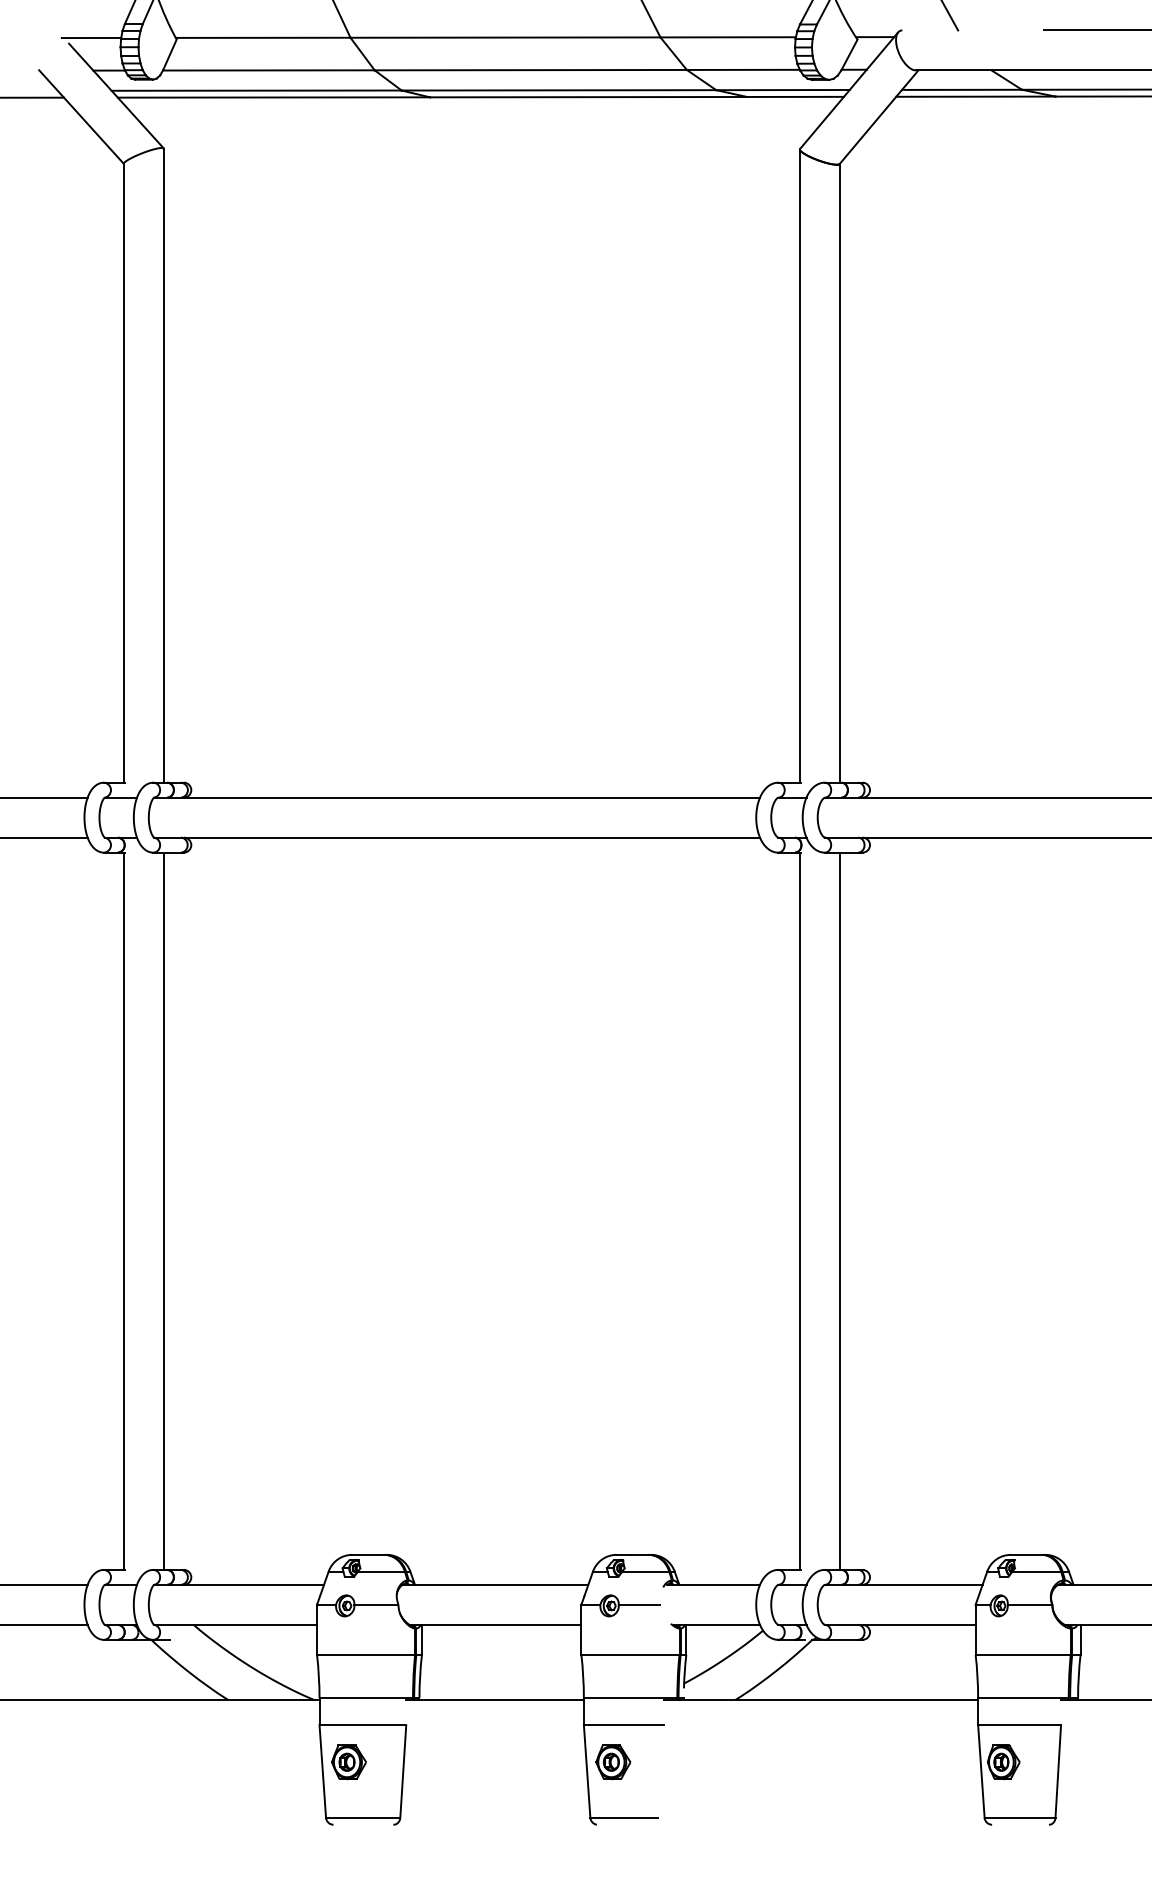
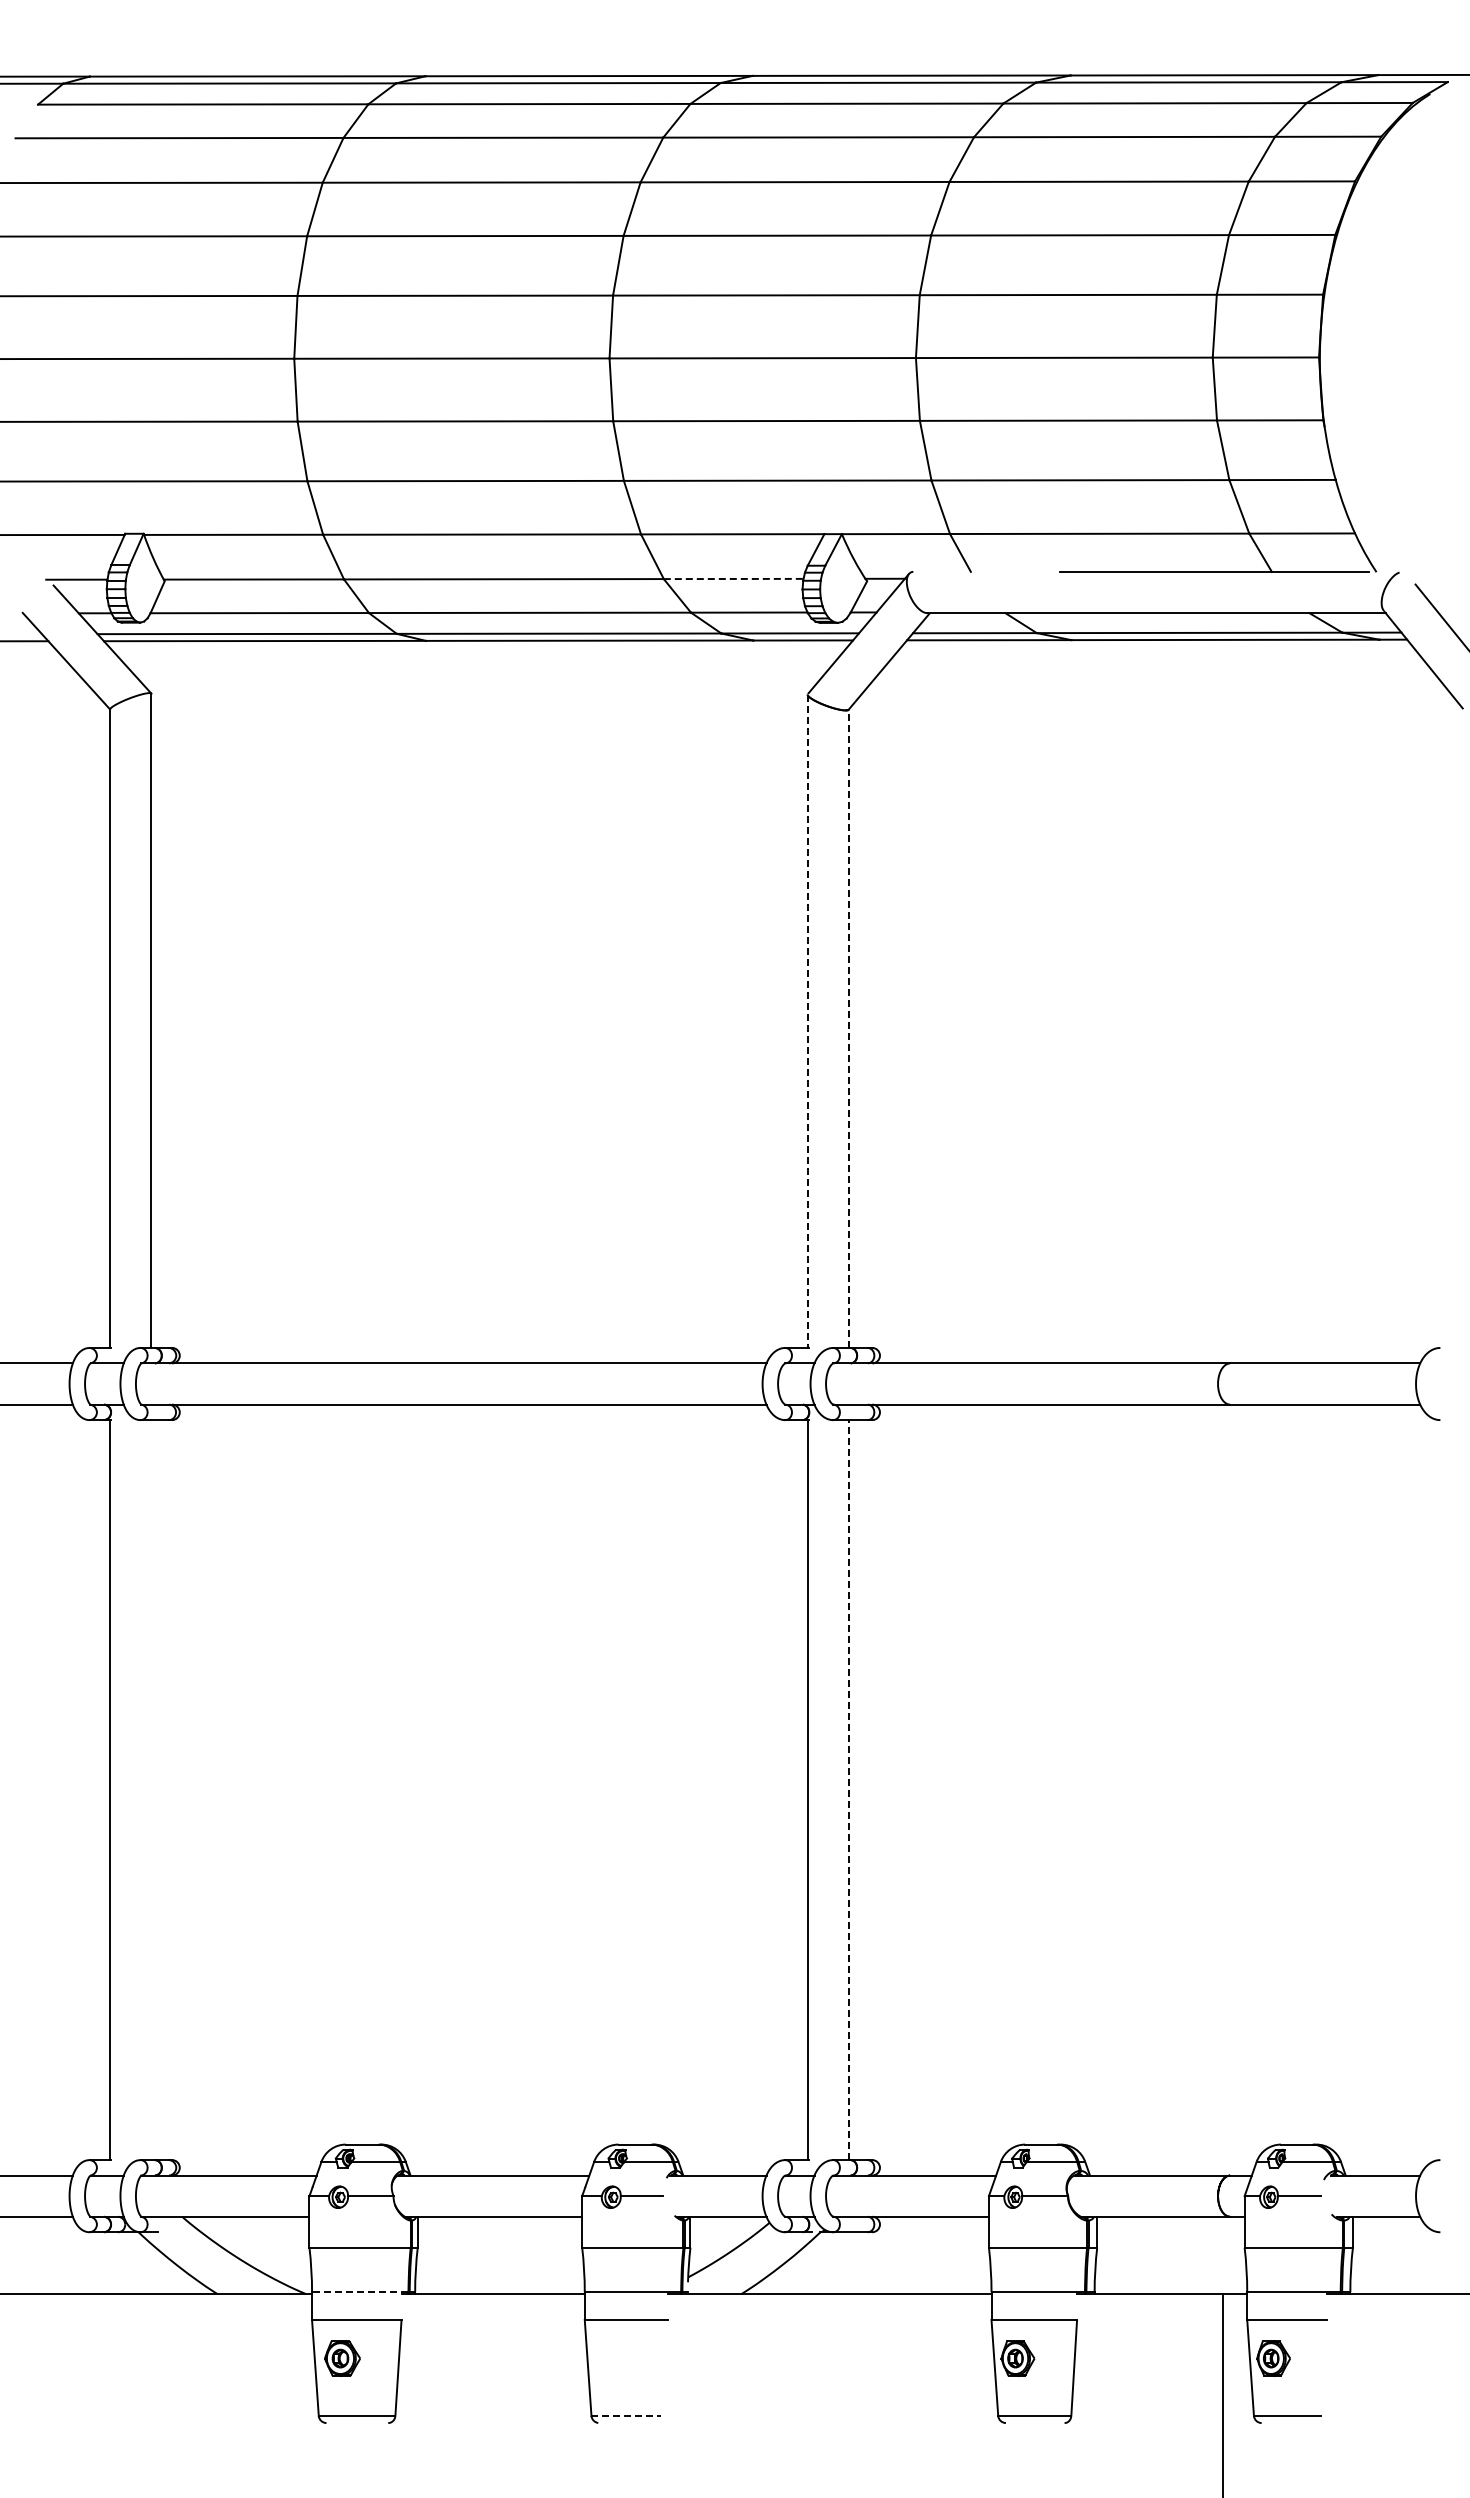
line: (728, 36) -> (733, 578), solid -> dashed
line: (799, 466) -> (807, 1021), solid -> dashed
line: (839, 473) -> (848, 1028), solid -> dashed
line: (163, 1211) -> (151, 1790), removed
line: (839, 1211) -> (848, 1790), solid -> dashed
line: (365, 1698) -> (359, 2292), solid -> dashed
part: (613, 1762) -> (615, 2358), removed
line: (624, 1817) -> (626, 2415), solid -> dashed

